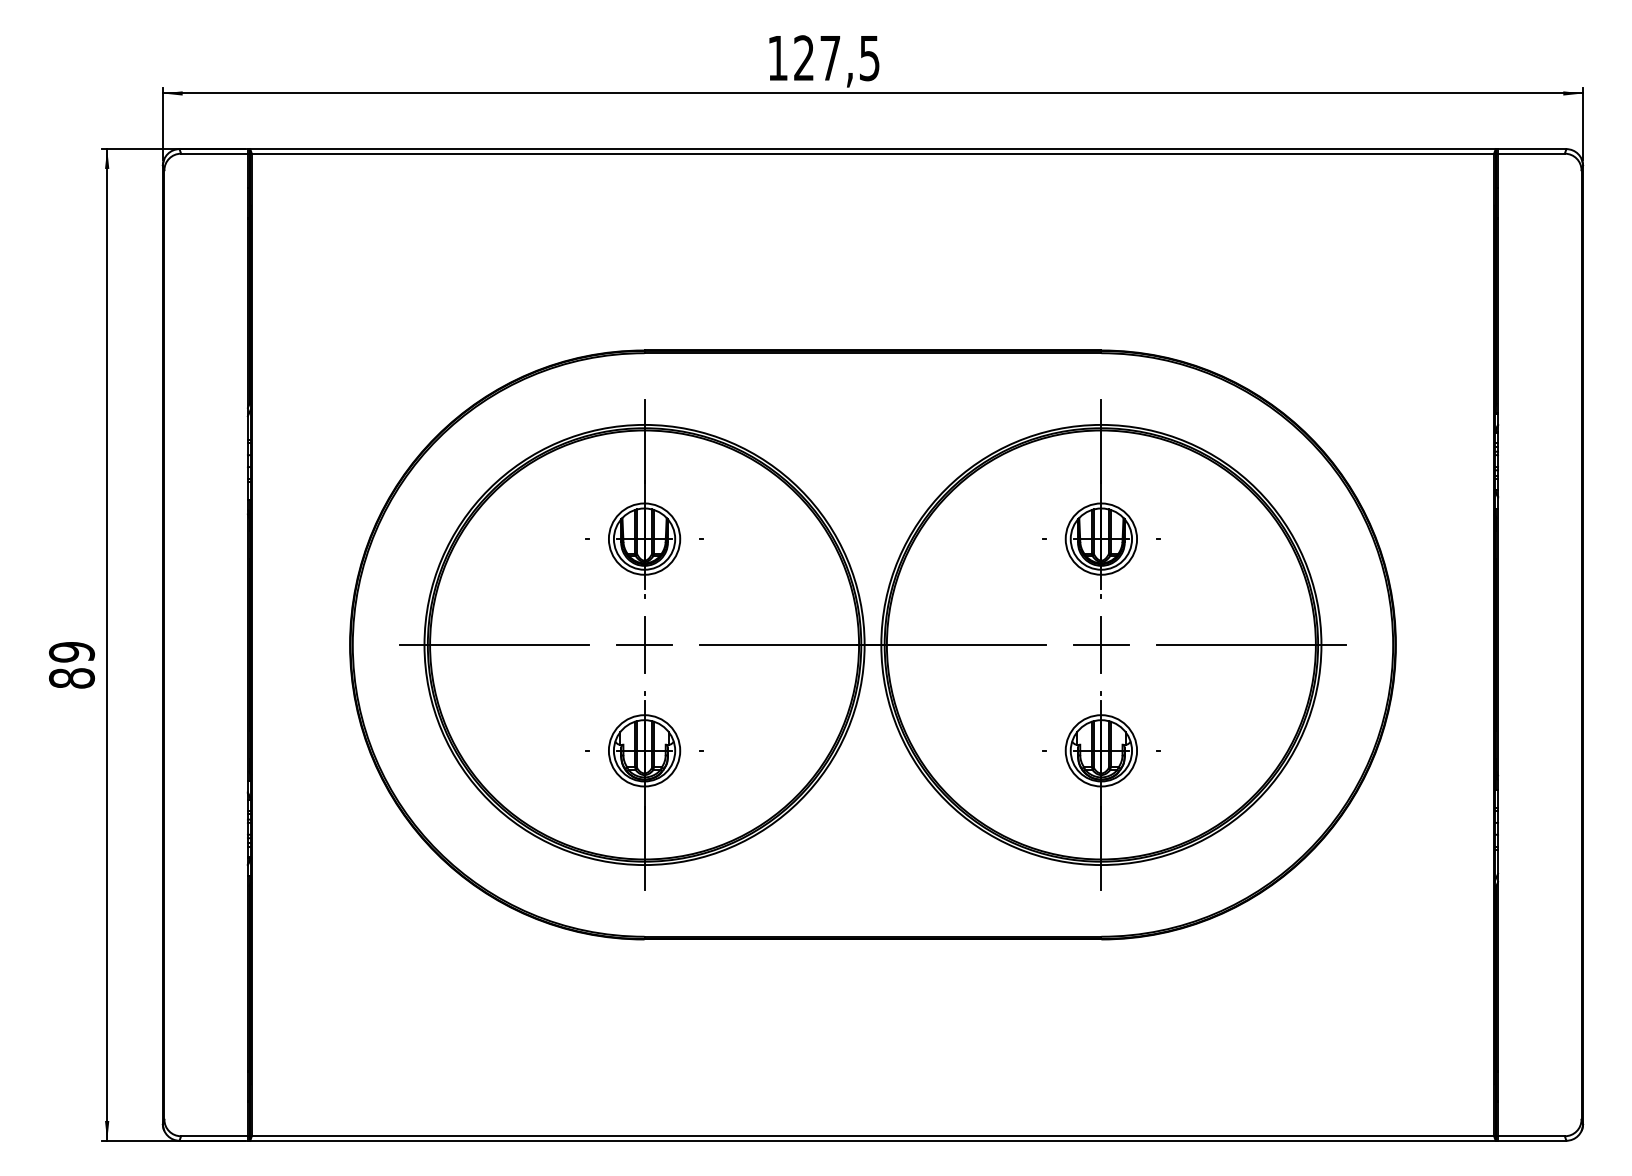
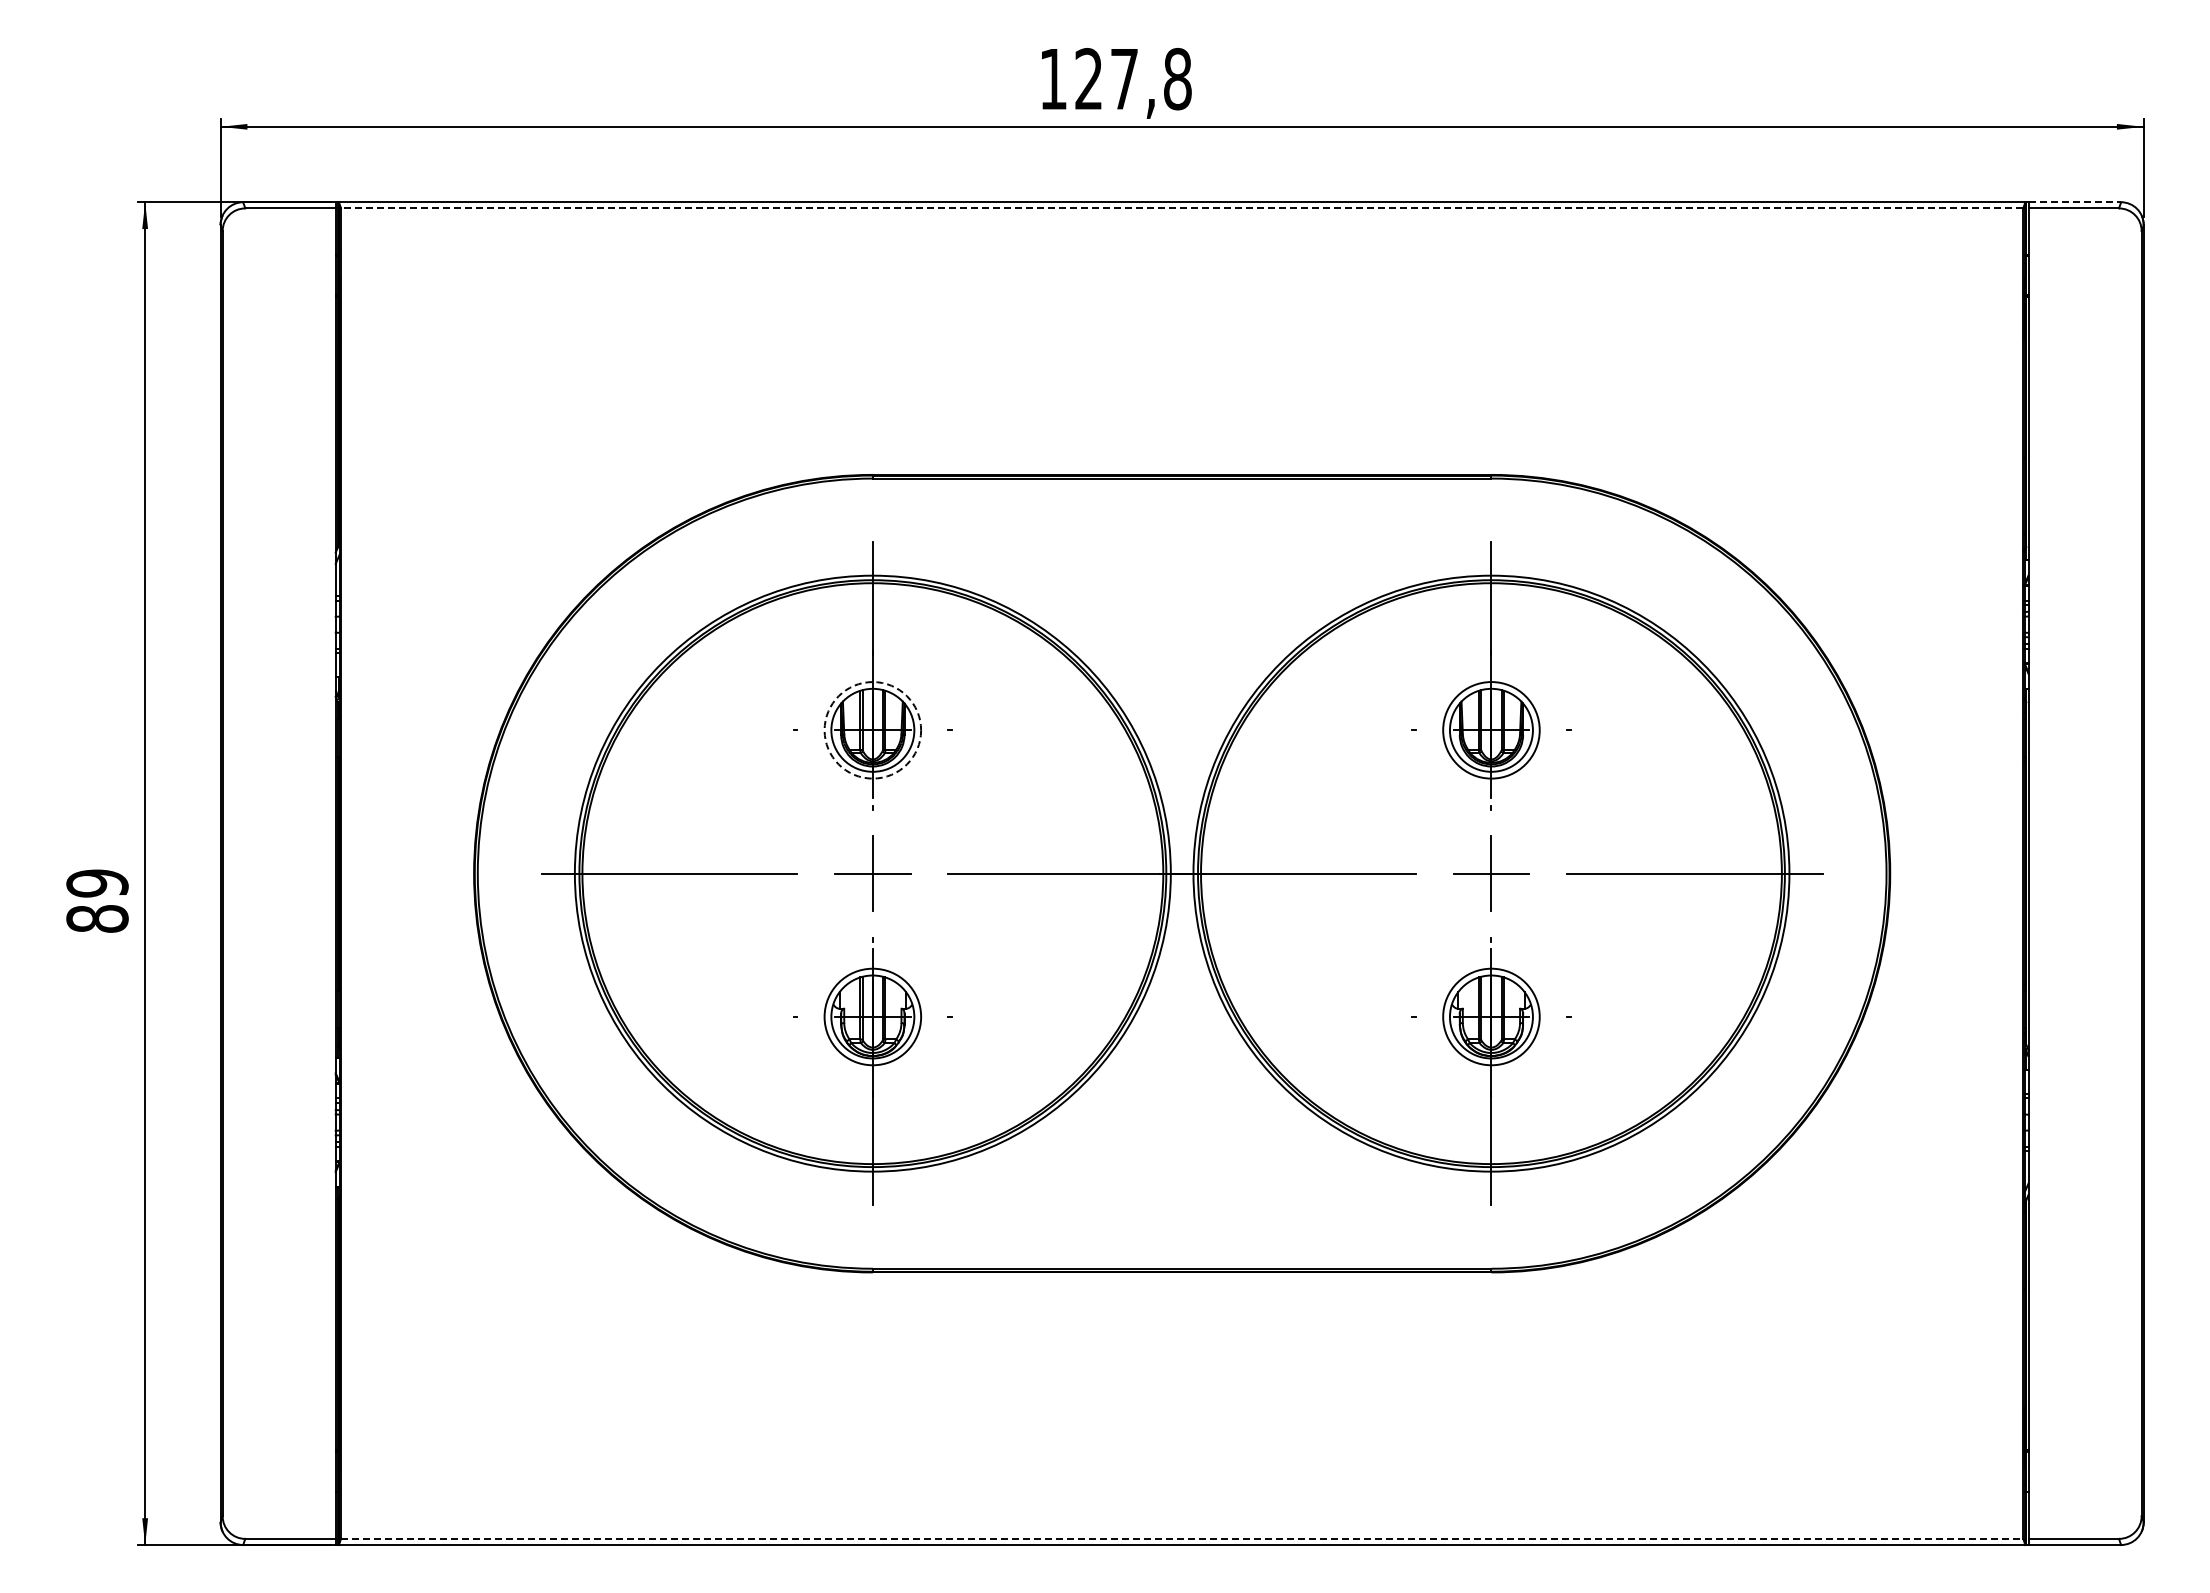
text: (869, 58) -> (1177, 79), 127,5 -> 127,8
line: (1532, 149) -> (2075, 202), solid -> dashed
line: (872, 153) -> (1181, 208), solid -> dashed
circle: (644, 539) -> (872, 730), solid -> dashed
line: (873, 1135) -> (1182, 1538), solid -> dashed

